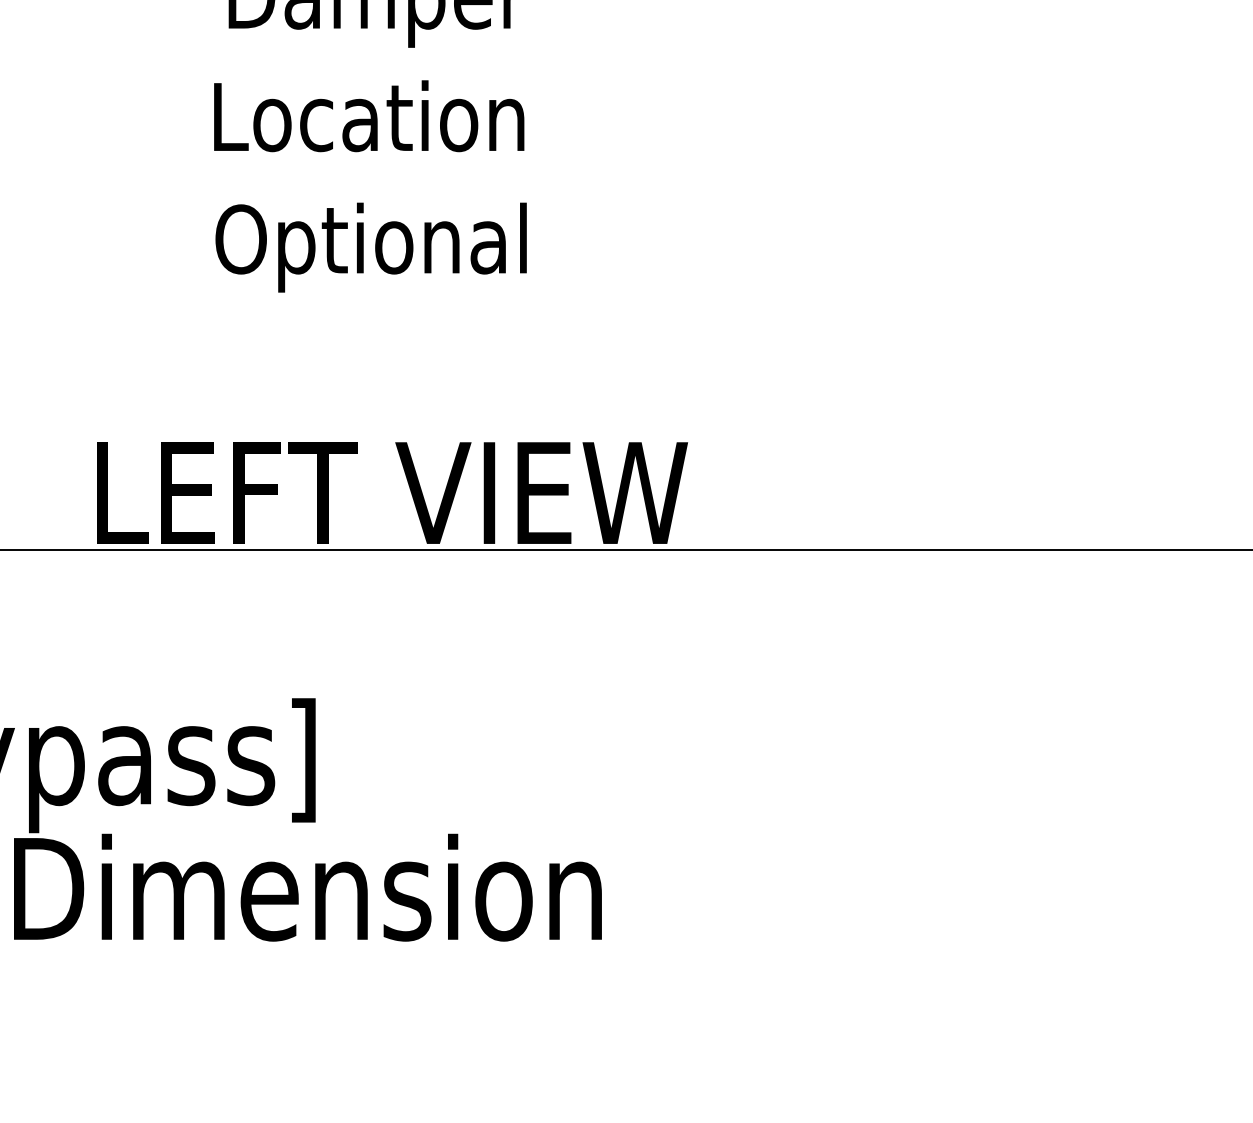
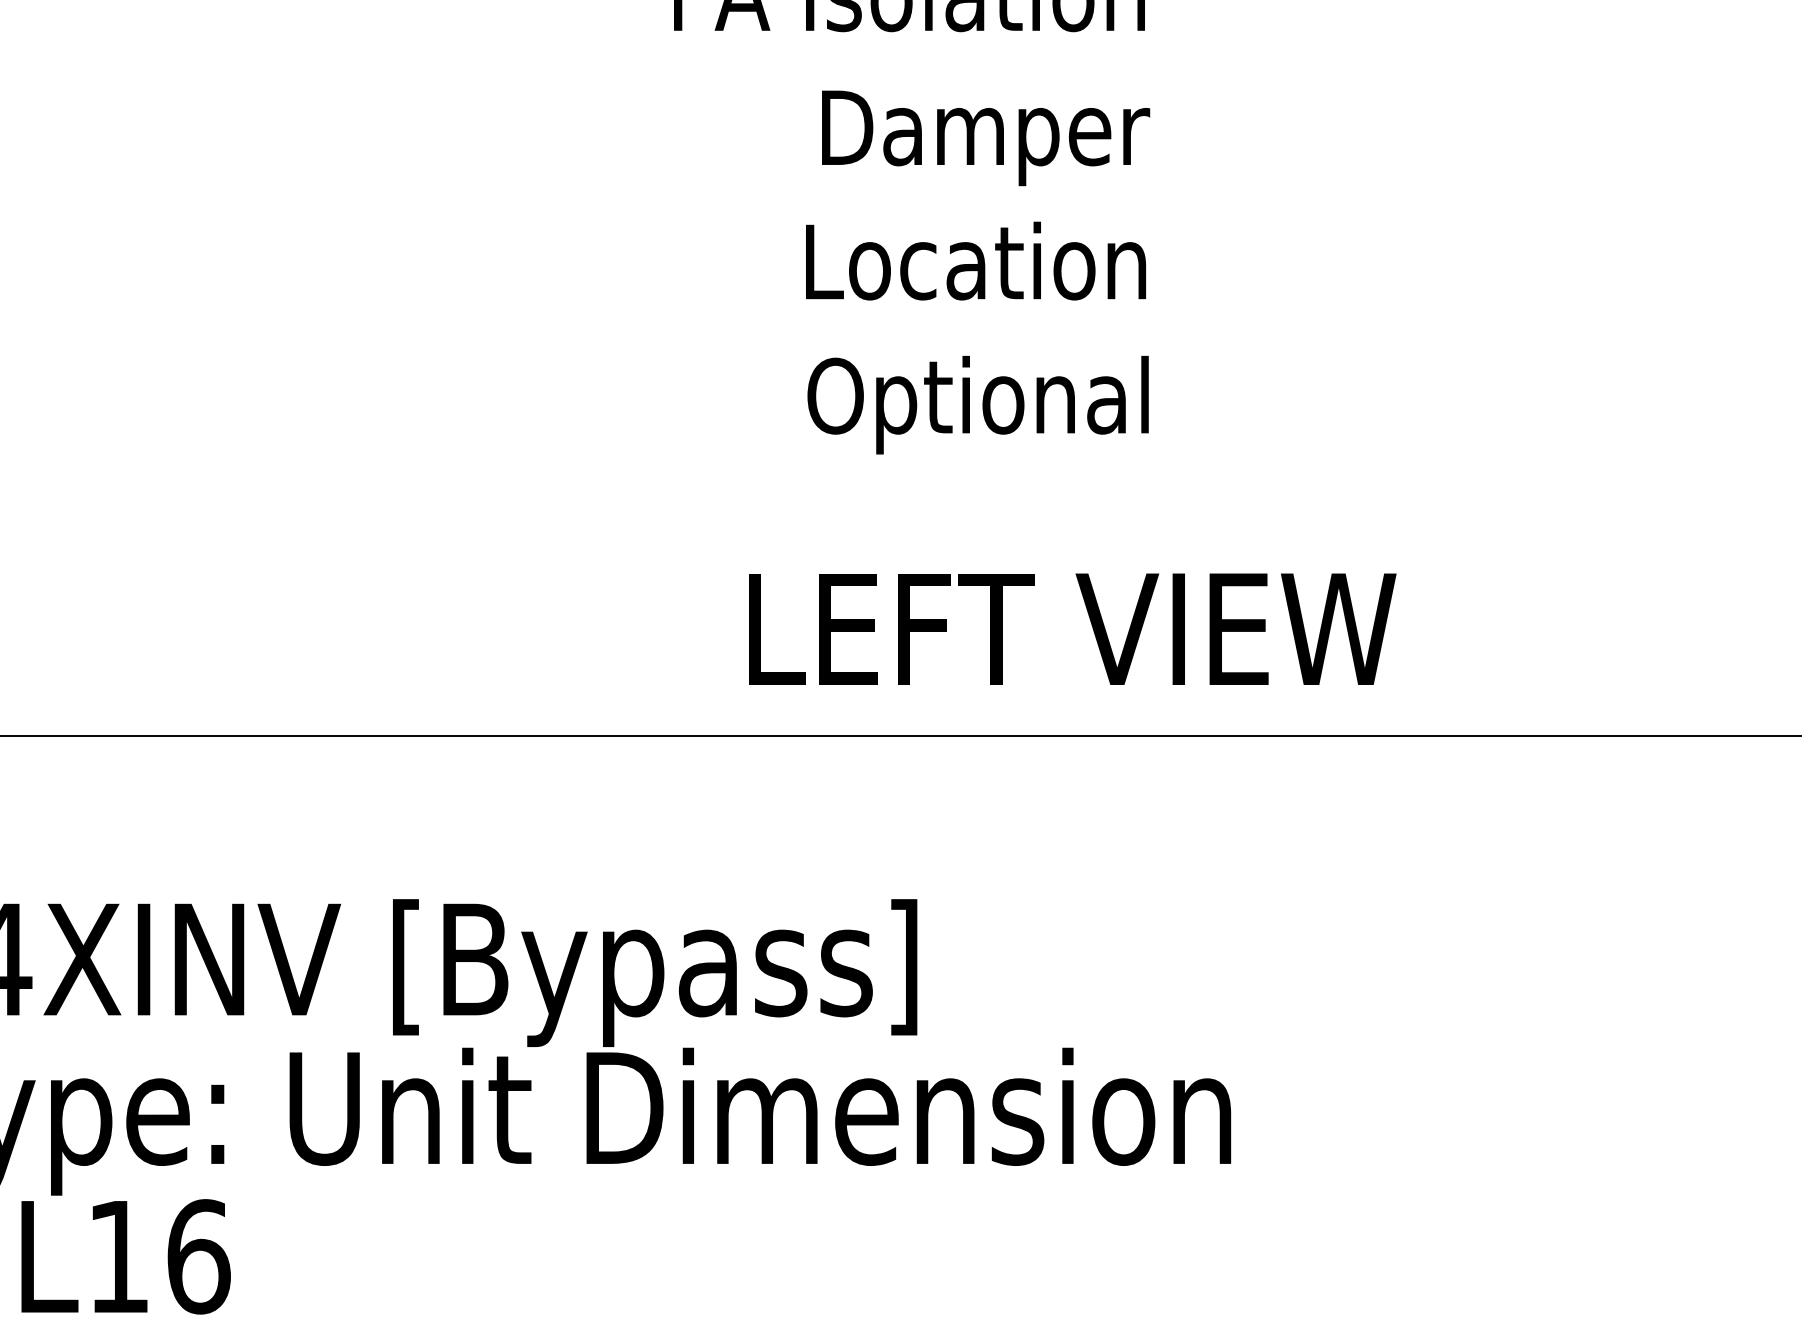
text: (392, 492) -> (1072, 628), moved

